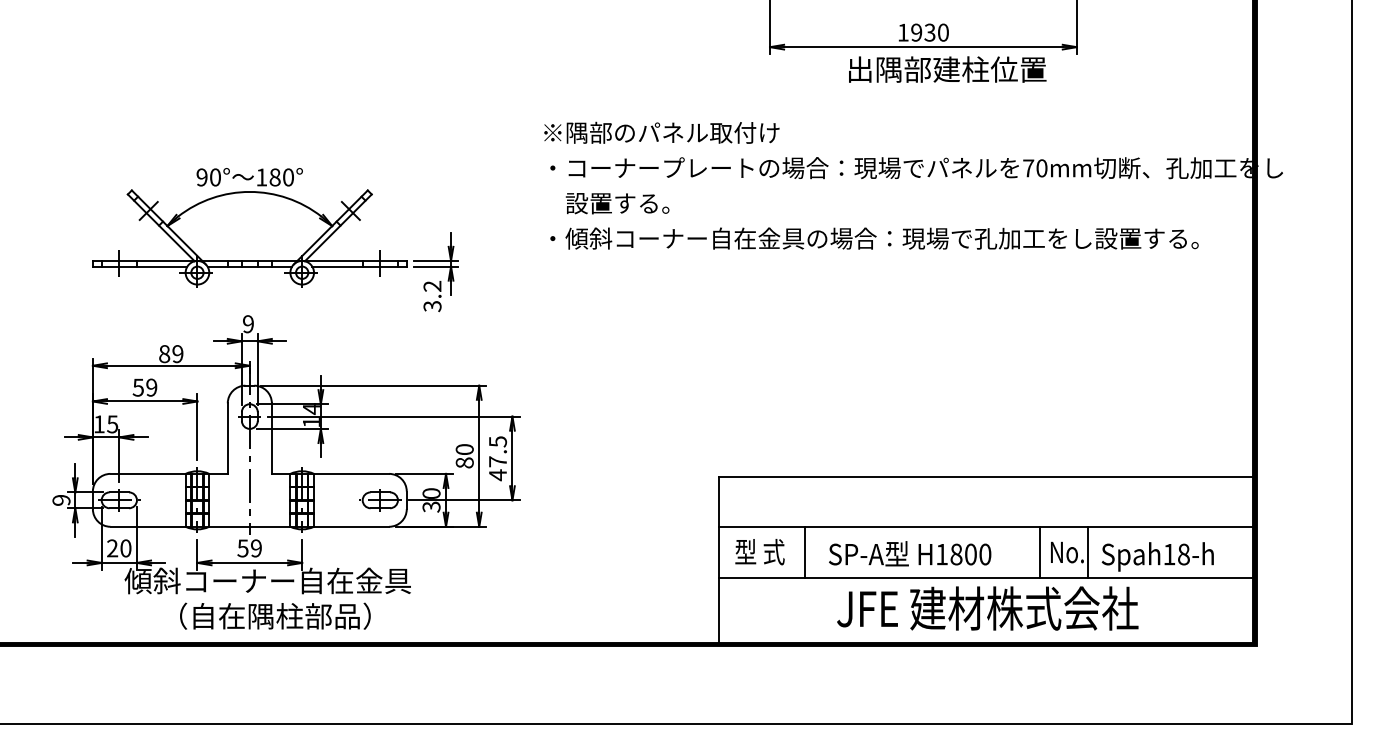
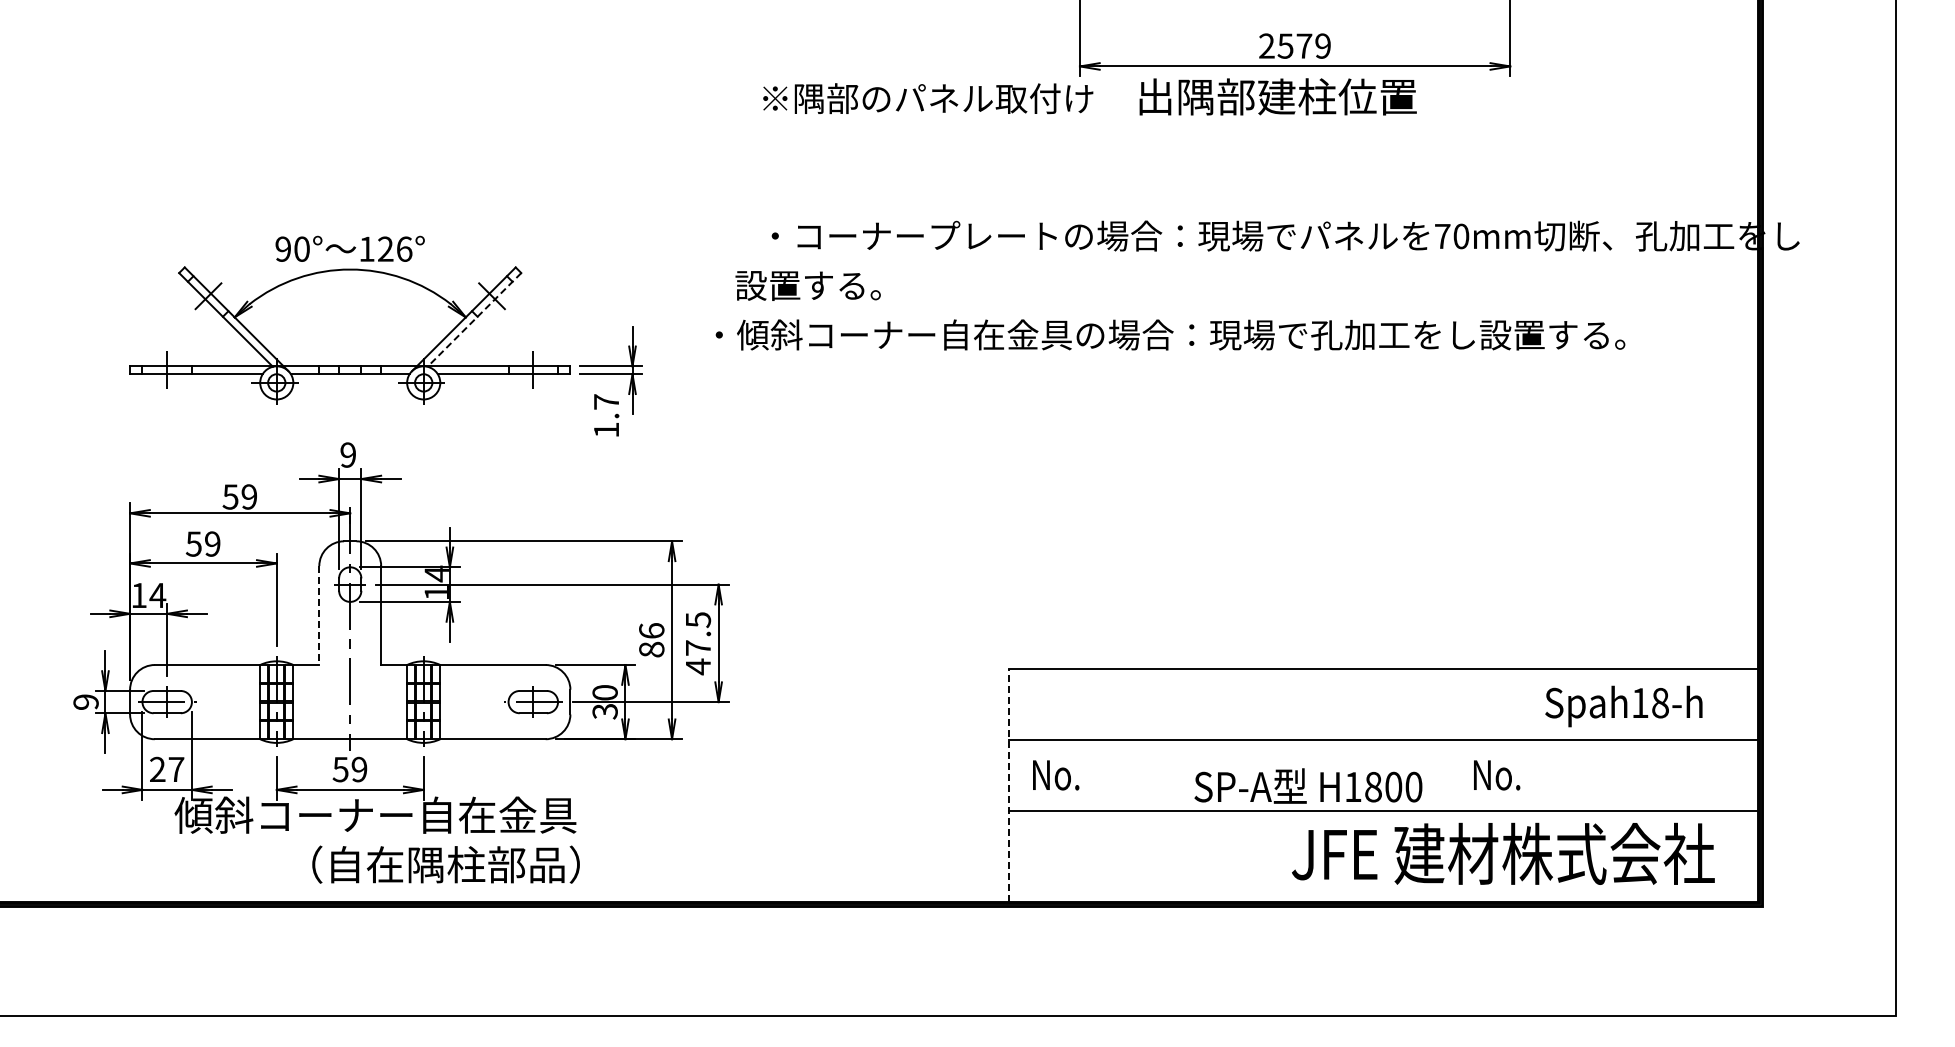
text: (922, 32) -> (1294, 45), 1930 -> 2579
text: (947, 69) -> (1277, 96), moved
text: (662, 132) -> (928, 98), moved
text: (282, 176) -> (395, 248), 180° -> 126°
text: (617, 203) -> (807, 285), moved
line: (338, 228) -> (474, 320), solid -> dashed
text: (874, 238) -> (1170, 334), moved
text: (432, 296) -> (606, 416), 3.2 -> 1.7
text: (164, 353) -> (230, 496), 89 -> 59
text: (112, 424) -> (157, 595), 15 -> 14
line: (227, 439) -> (319, 616), solid -> dashed
text: (464, 449) -> (651, 630), 80 -> 86
text: (125, 548) -> (176, 769), 20 -> 27
text: (759, 551) -> (1065, 774), 型 式 -> No.
line: (804, 552) -> (1128, 775), removed
line: (1039, 552) -> (1458, 775), removed
line: (1087, 552) -> (1525, 775), removed
text: (910, 553) -> (1308, 785), moved
text: (1157, 556) -> (1623, 706), moved
line: (719, 559) -> (1008, 785), solid -> dashed
text: (987, 608) -> (1503, 853), moved
text: (274, 616) -> (445, 864), moved

